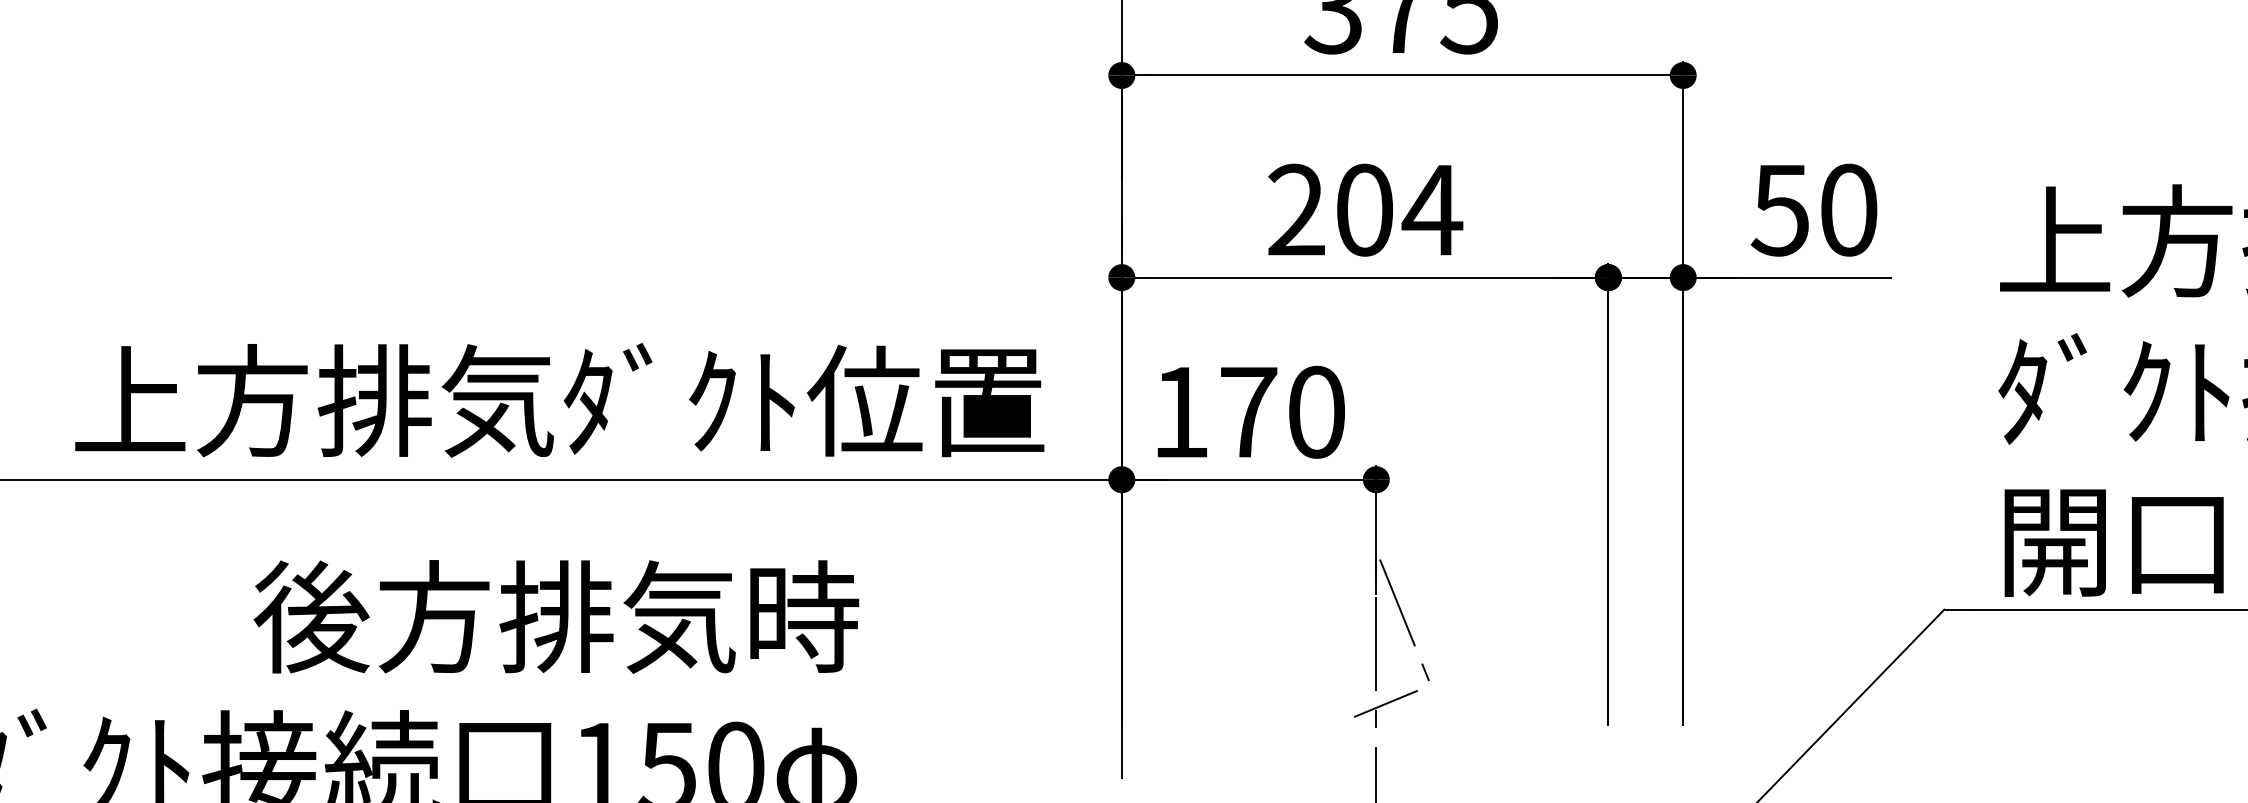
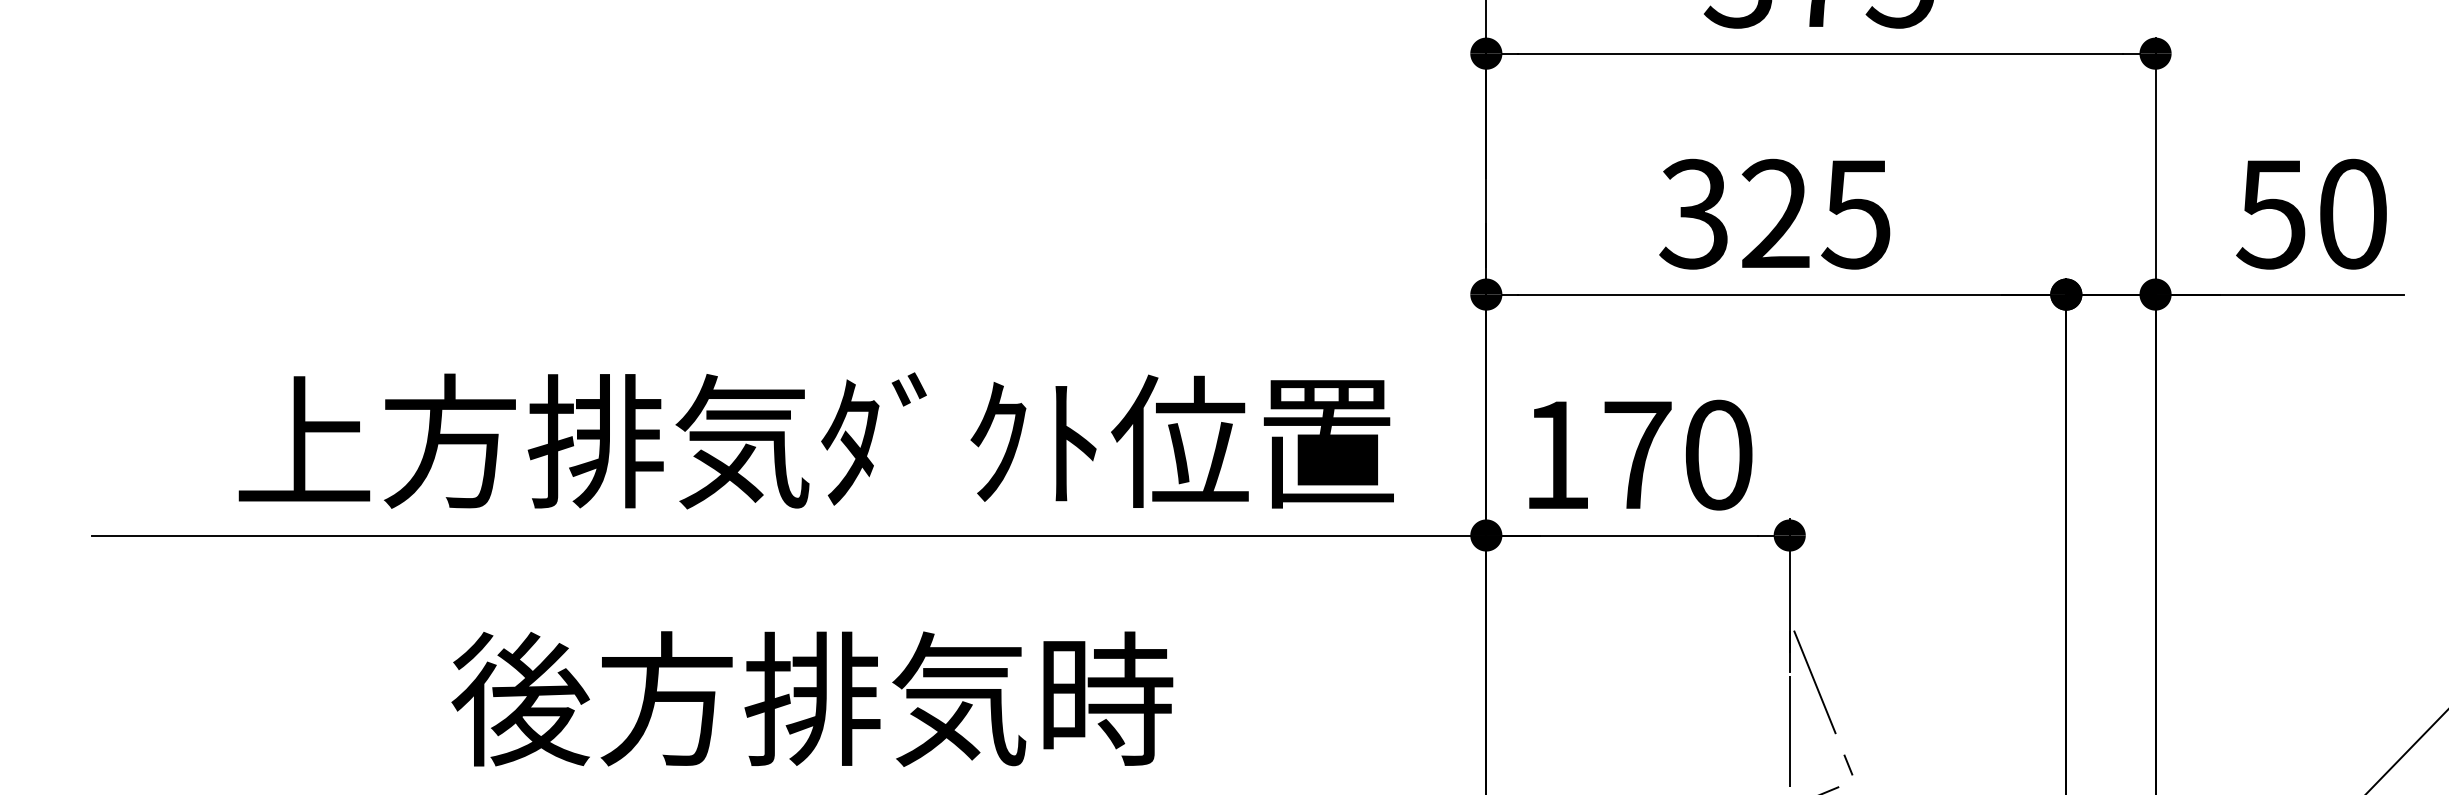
text: (1364, 209) -> (1775, 213), 204 -> 325

